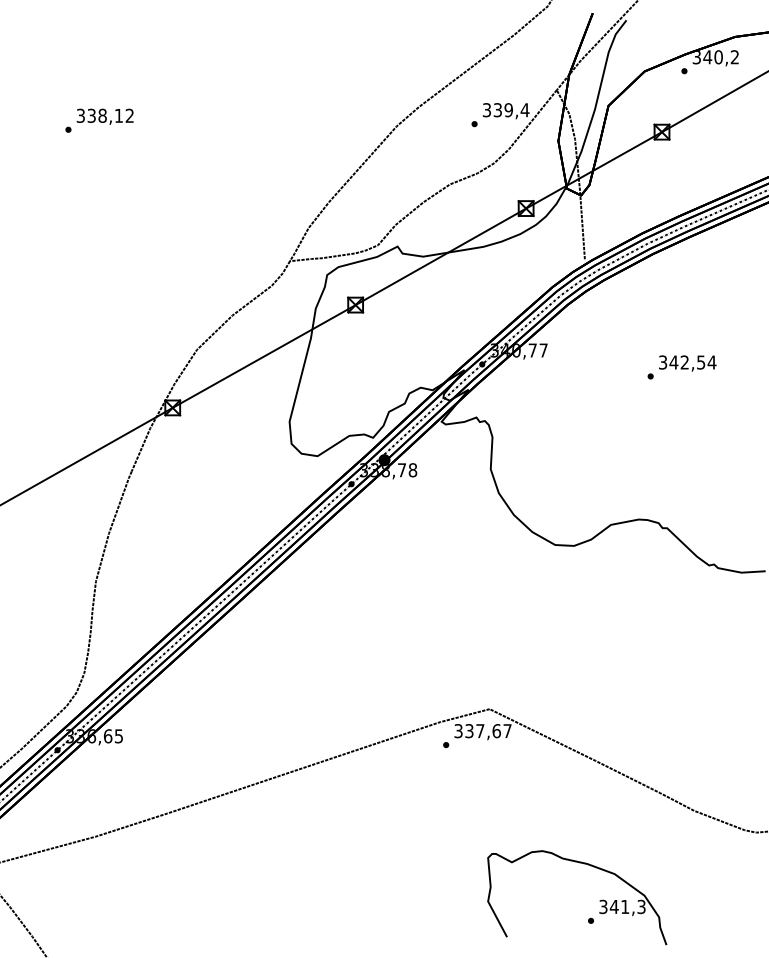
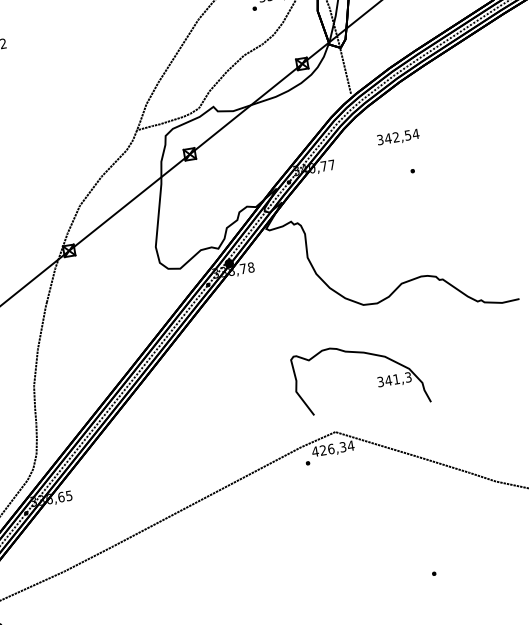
text: (687, 363) -> (398, 137), moved
text: (483, 731) -> (333, 449), 337,67 -> 426,34
part: (599, 900) -> (377, 377), moved

